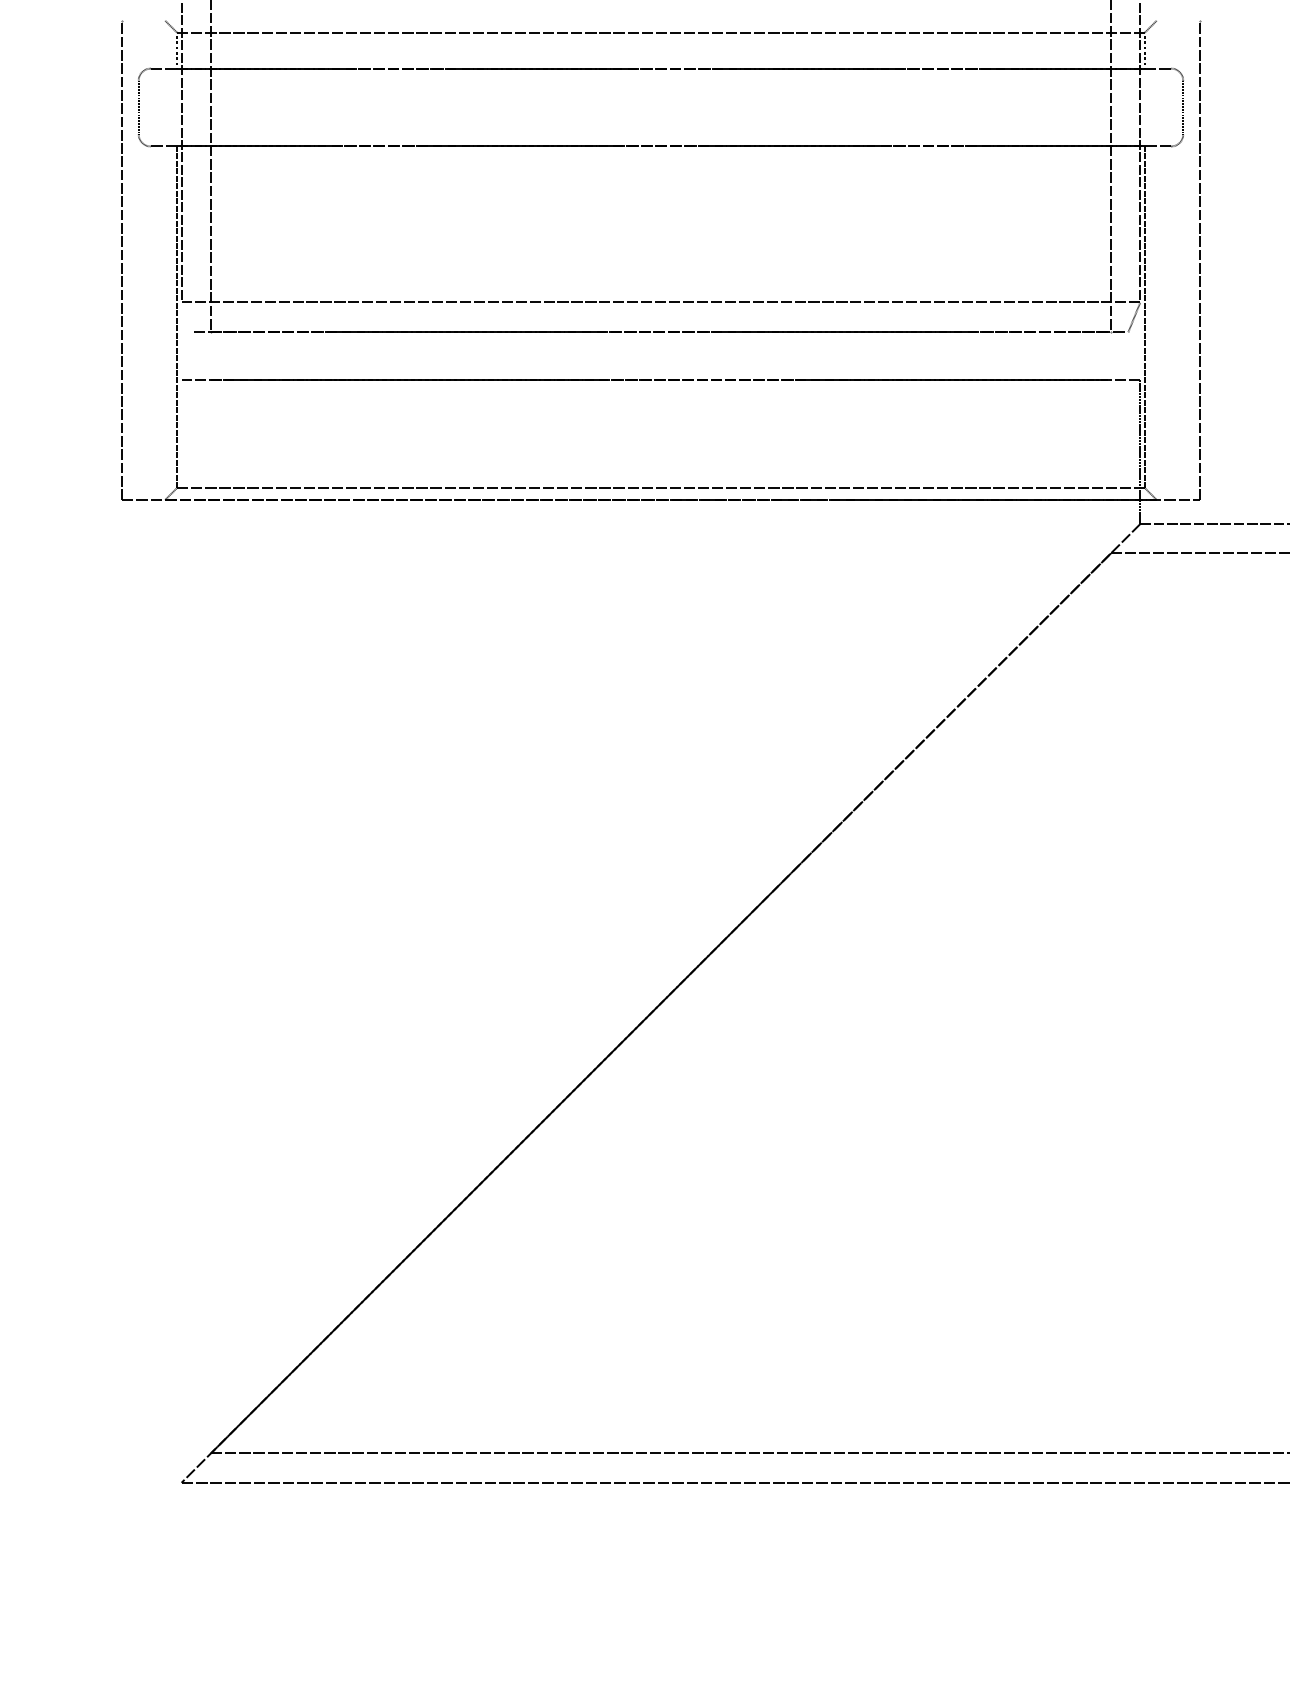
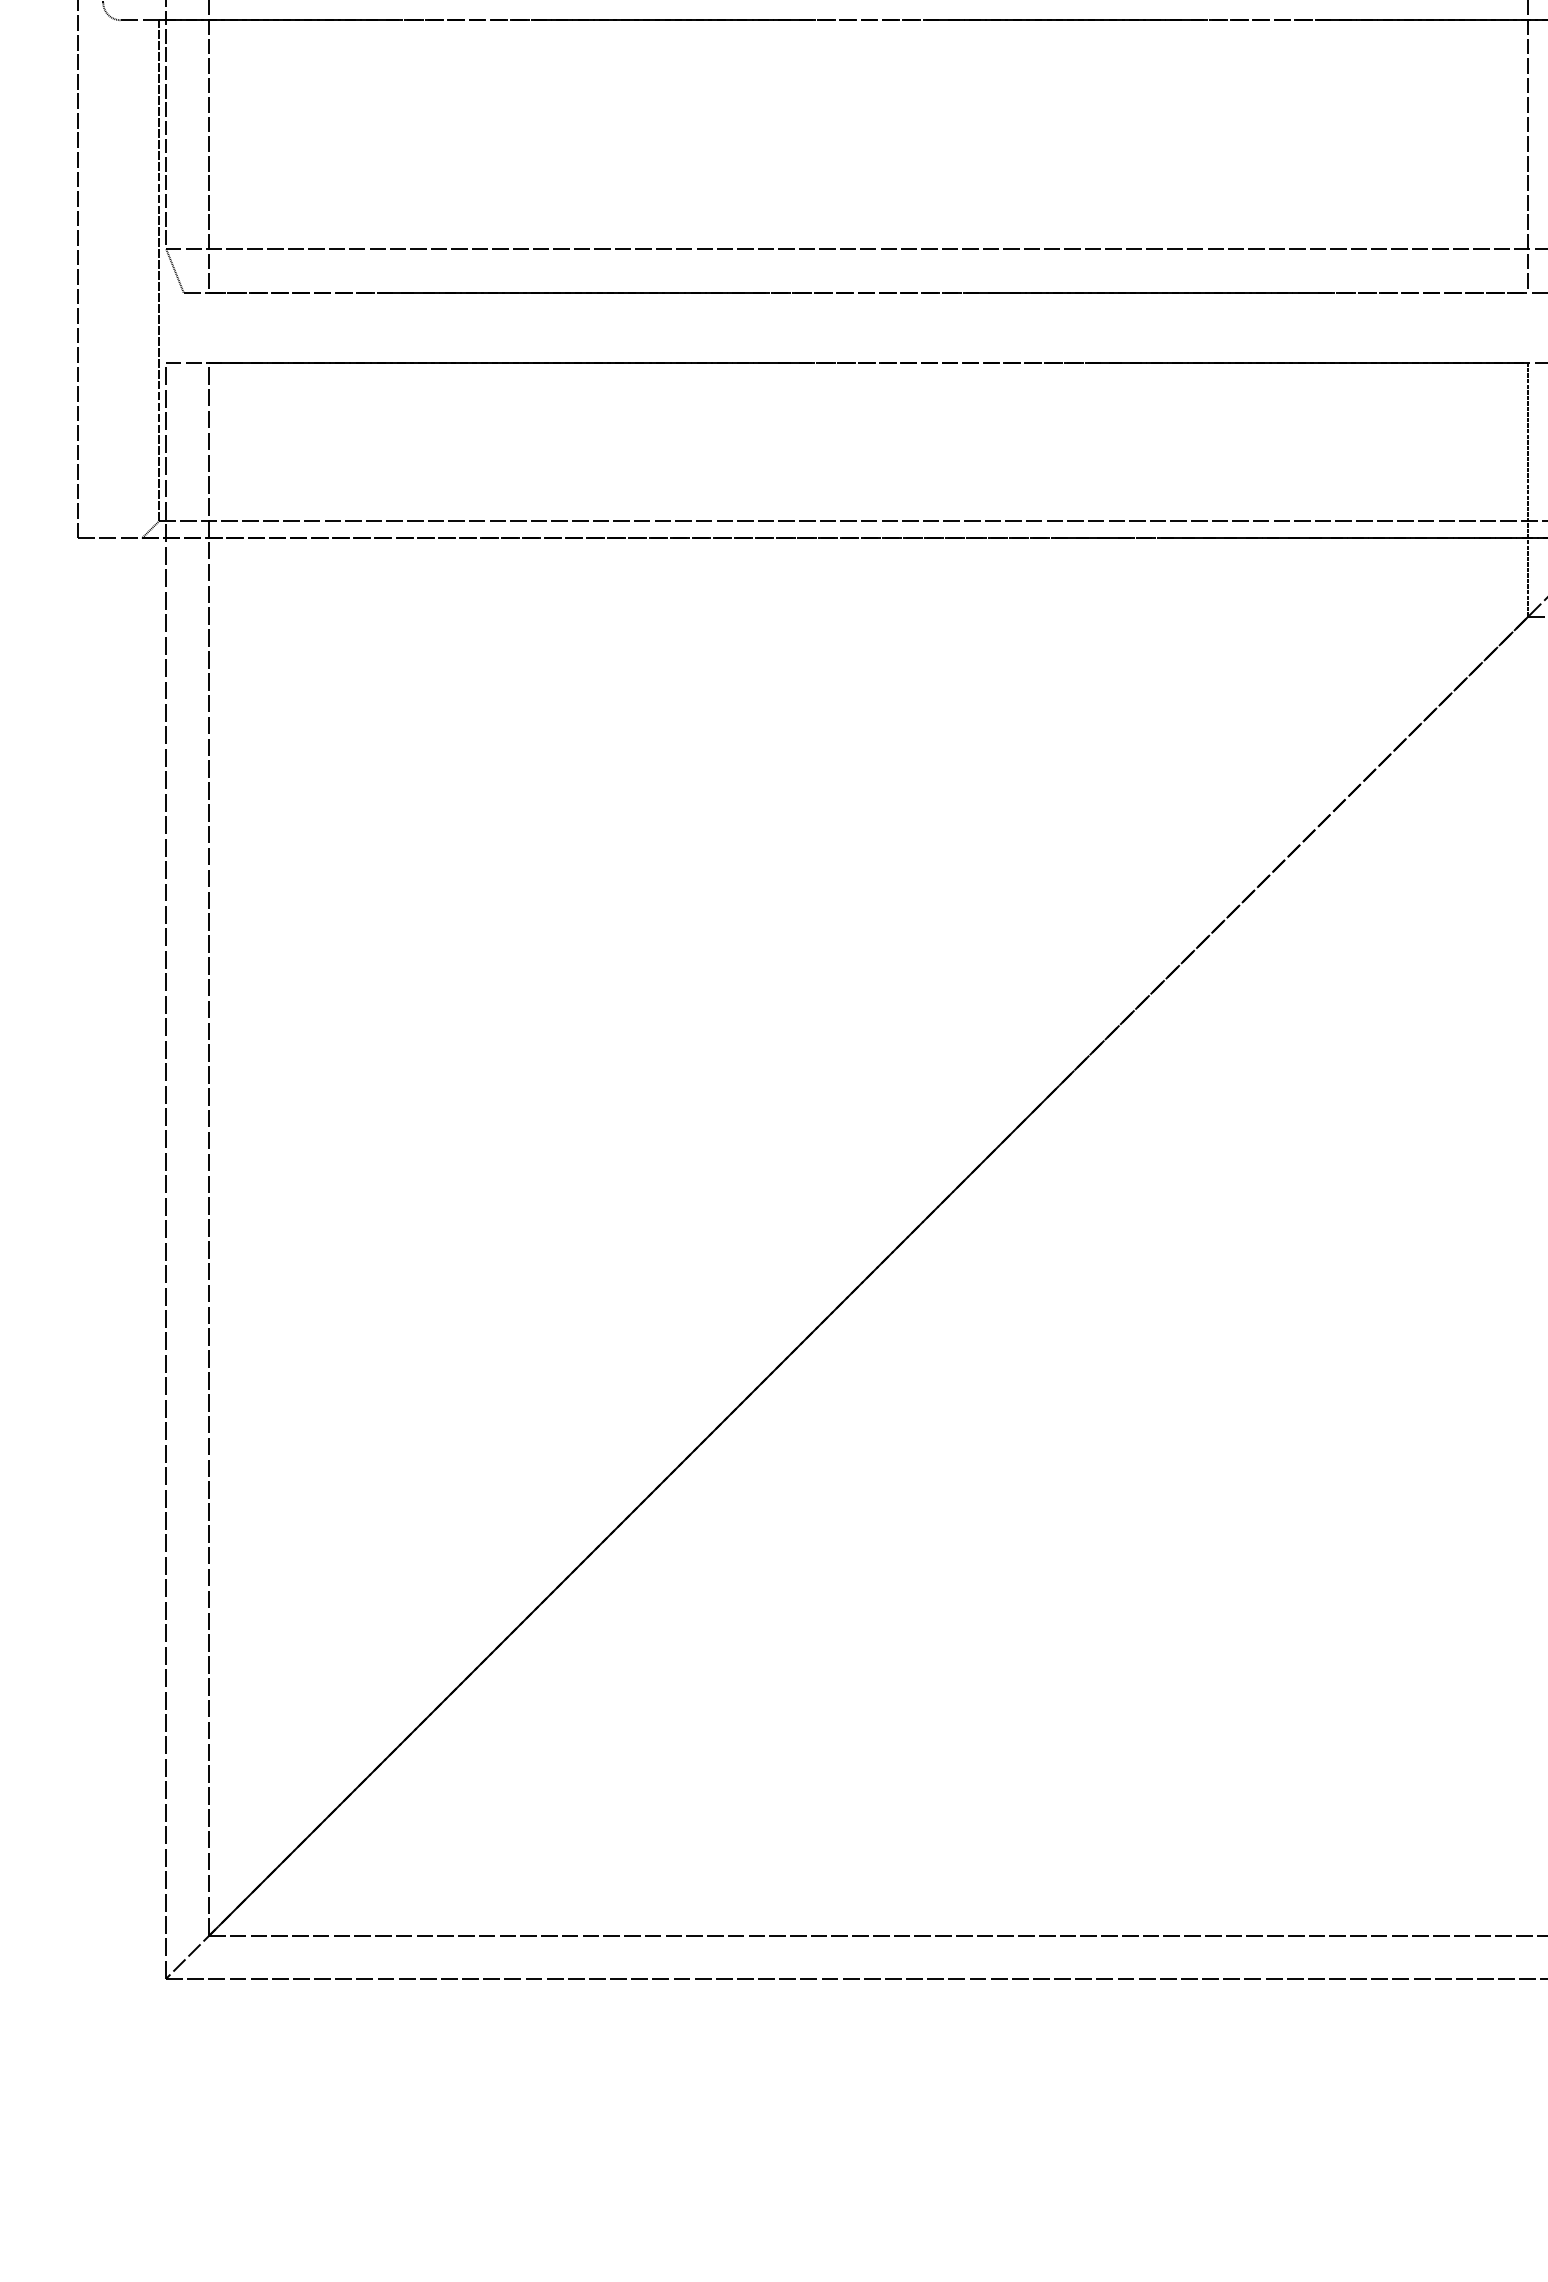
line: (187, 317) -> (174, 270), added
line: (1111, 466) -> (1529, 489), added
line: (210, 916) -> (208, 1148), added
line: (181, 931) -> (165, 1170), added

